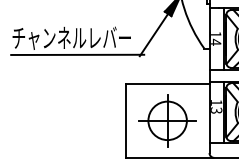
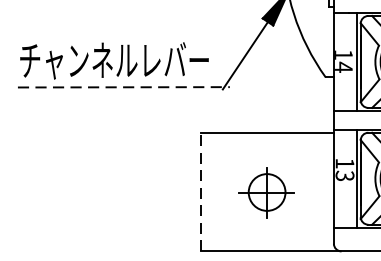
line: (77, 54) -> (123, 86), solid -> dashed
line: (125, 120) -> (200, 191), solid -> dashed
part: (167, 120) -> (266, 191), size x0.6

